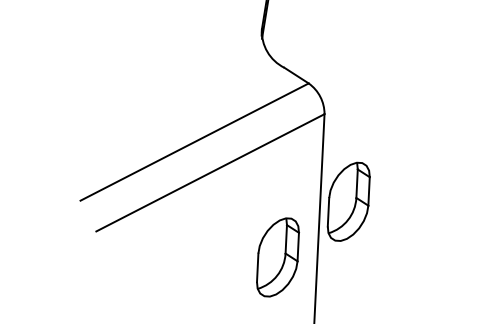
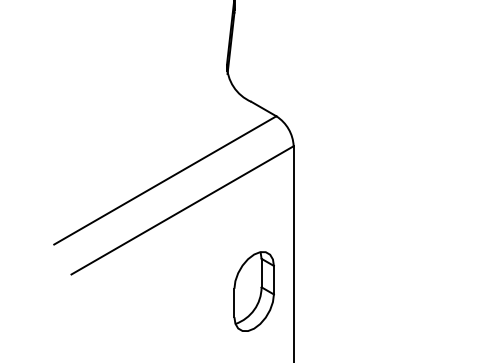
part: (348, 201) -> (321, 232), removed

